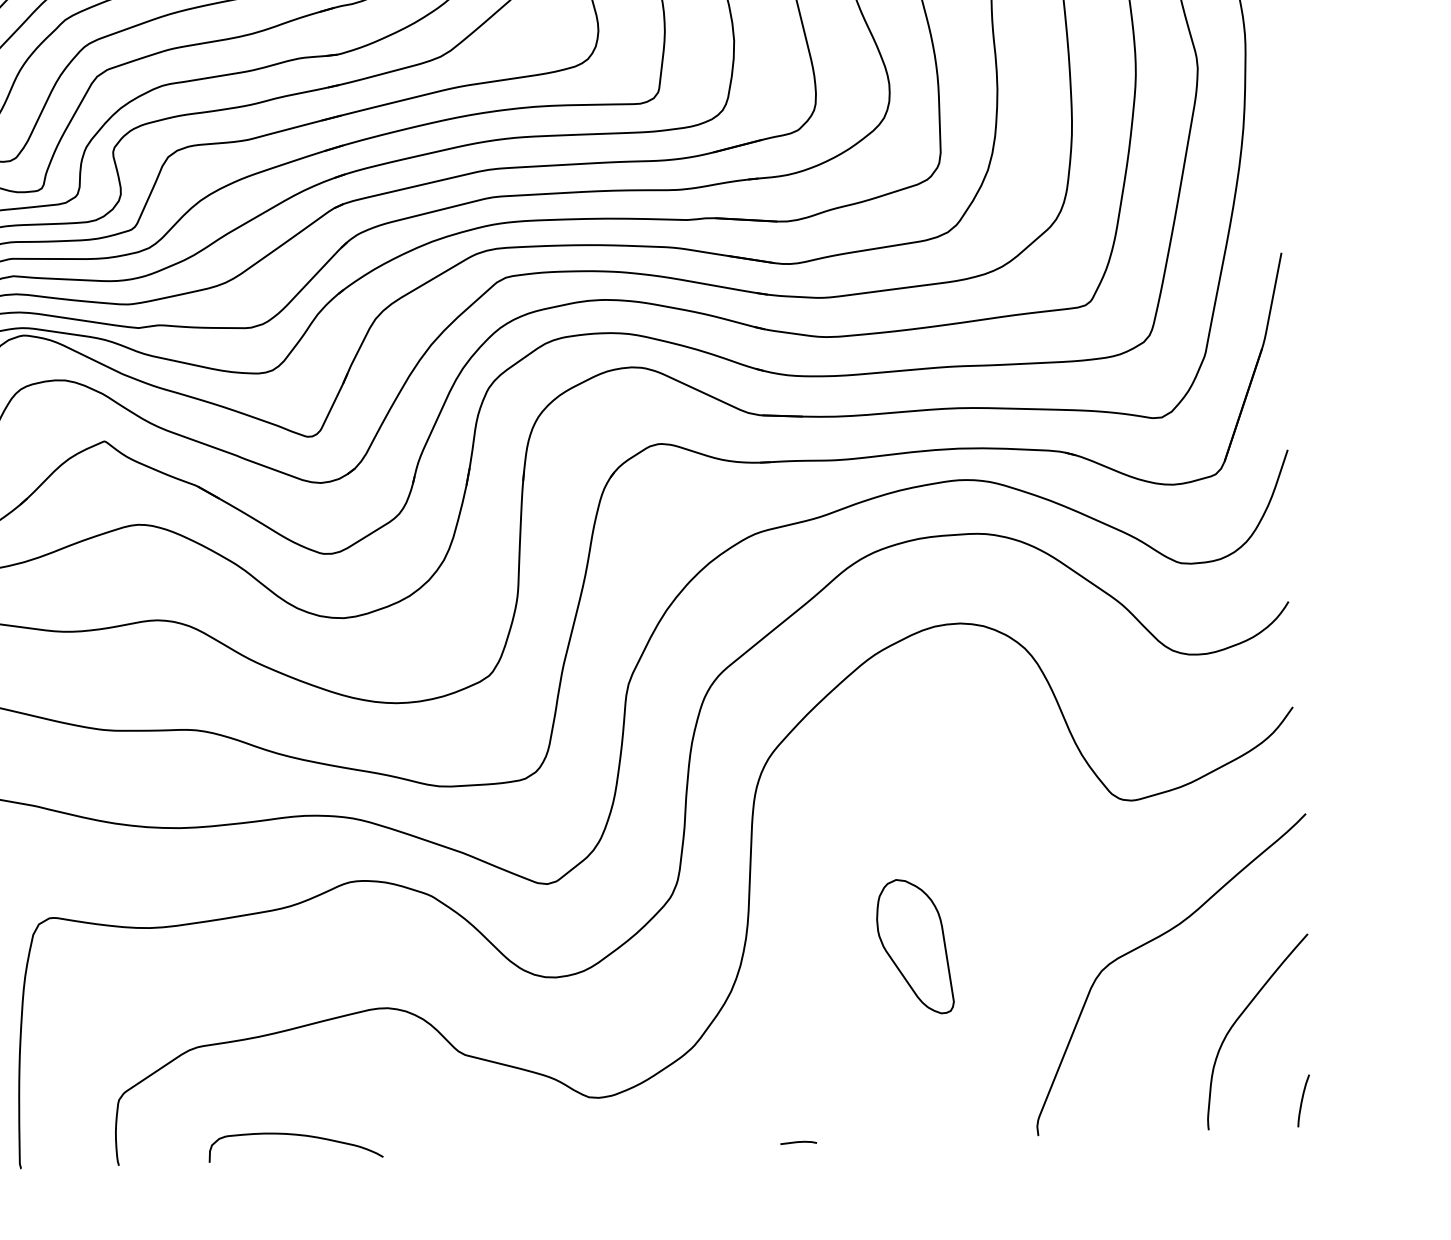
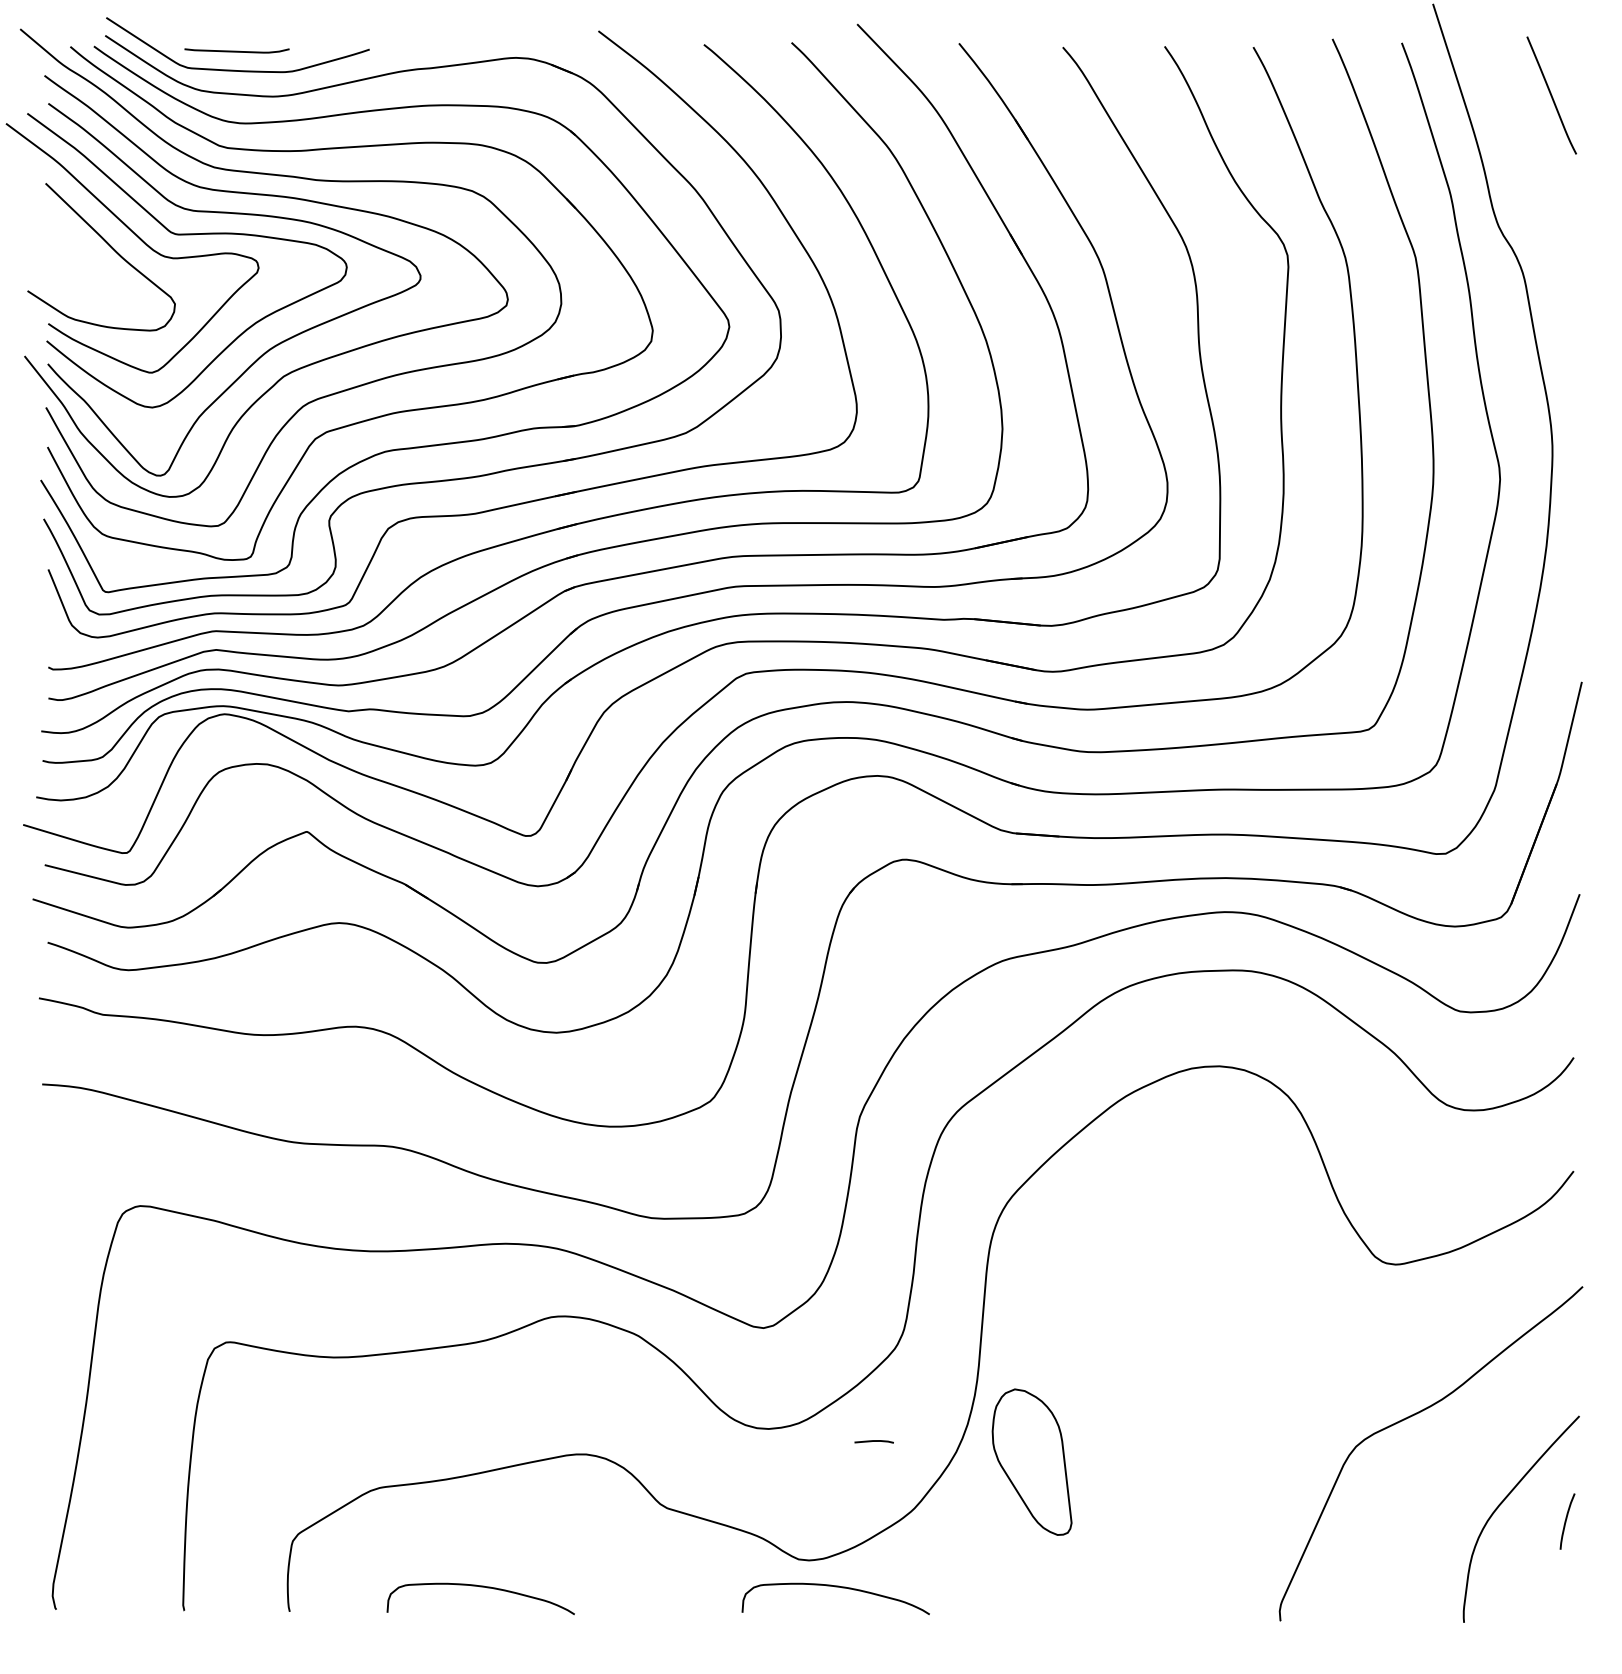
part: (914, 946) -> (1031, 1461), moved
curve: (1302, 1100) -> (1566, 1521), moved
curve: (624, 1121) -> (835, 1587), added
line: (797, 1142) -> (873, 1441), moved

